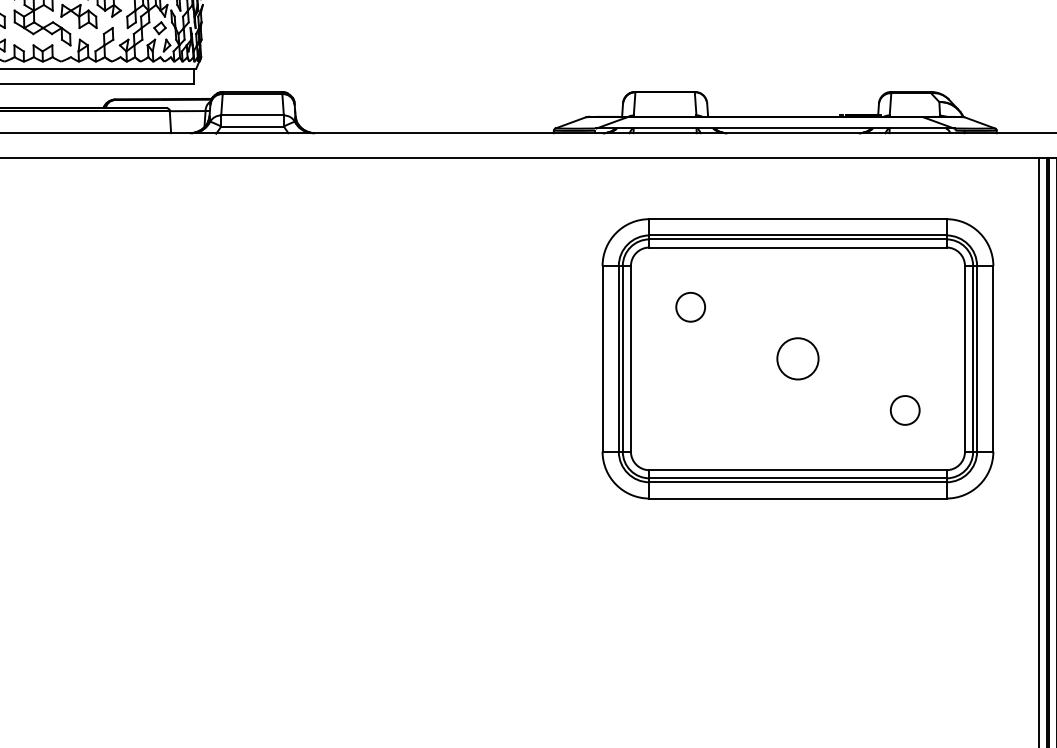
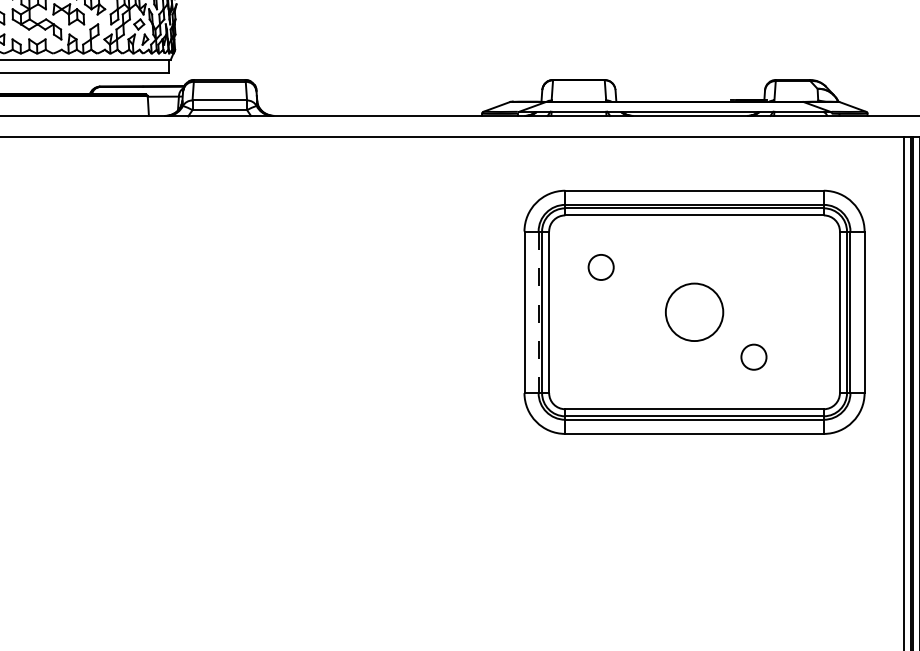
line: (618, 358) -> (538, 312), solid -> dashed
circle: (797, 358) -> (694, 312), size x1.6
circle: (904, 410) -> (753, 357), moved

